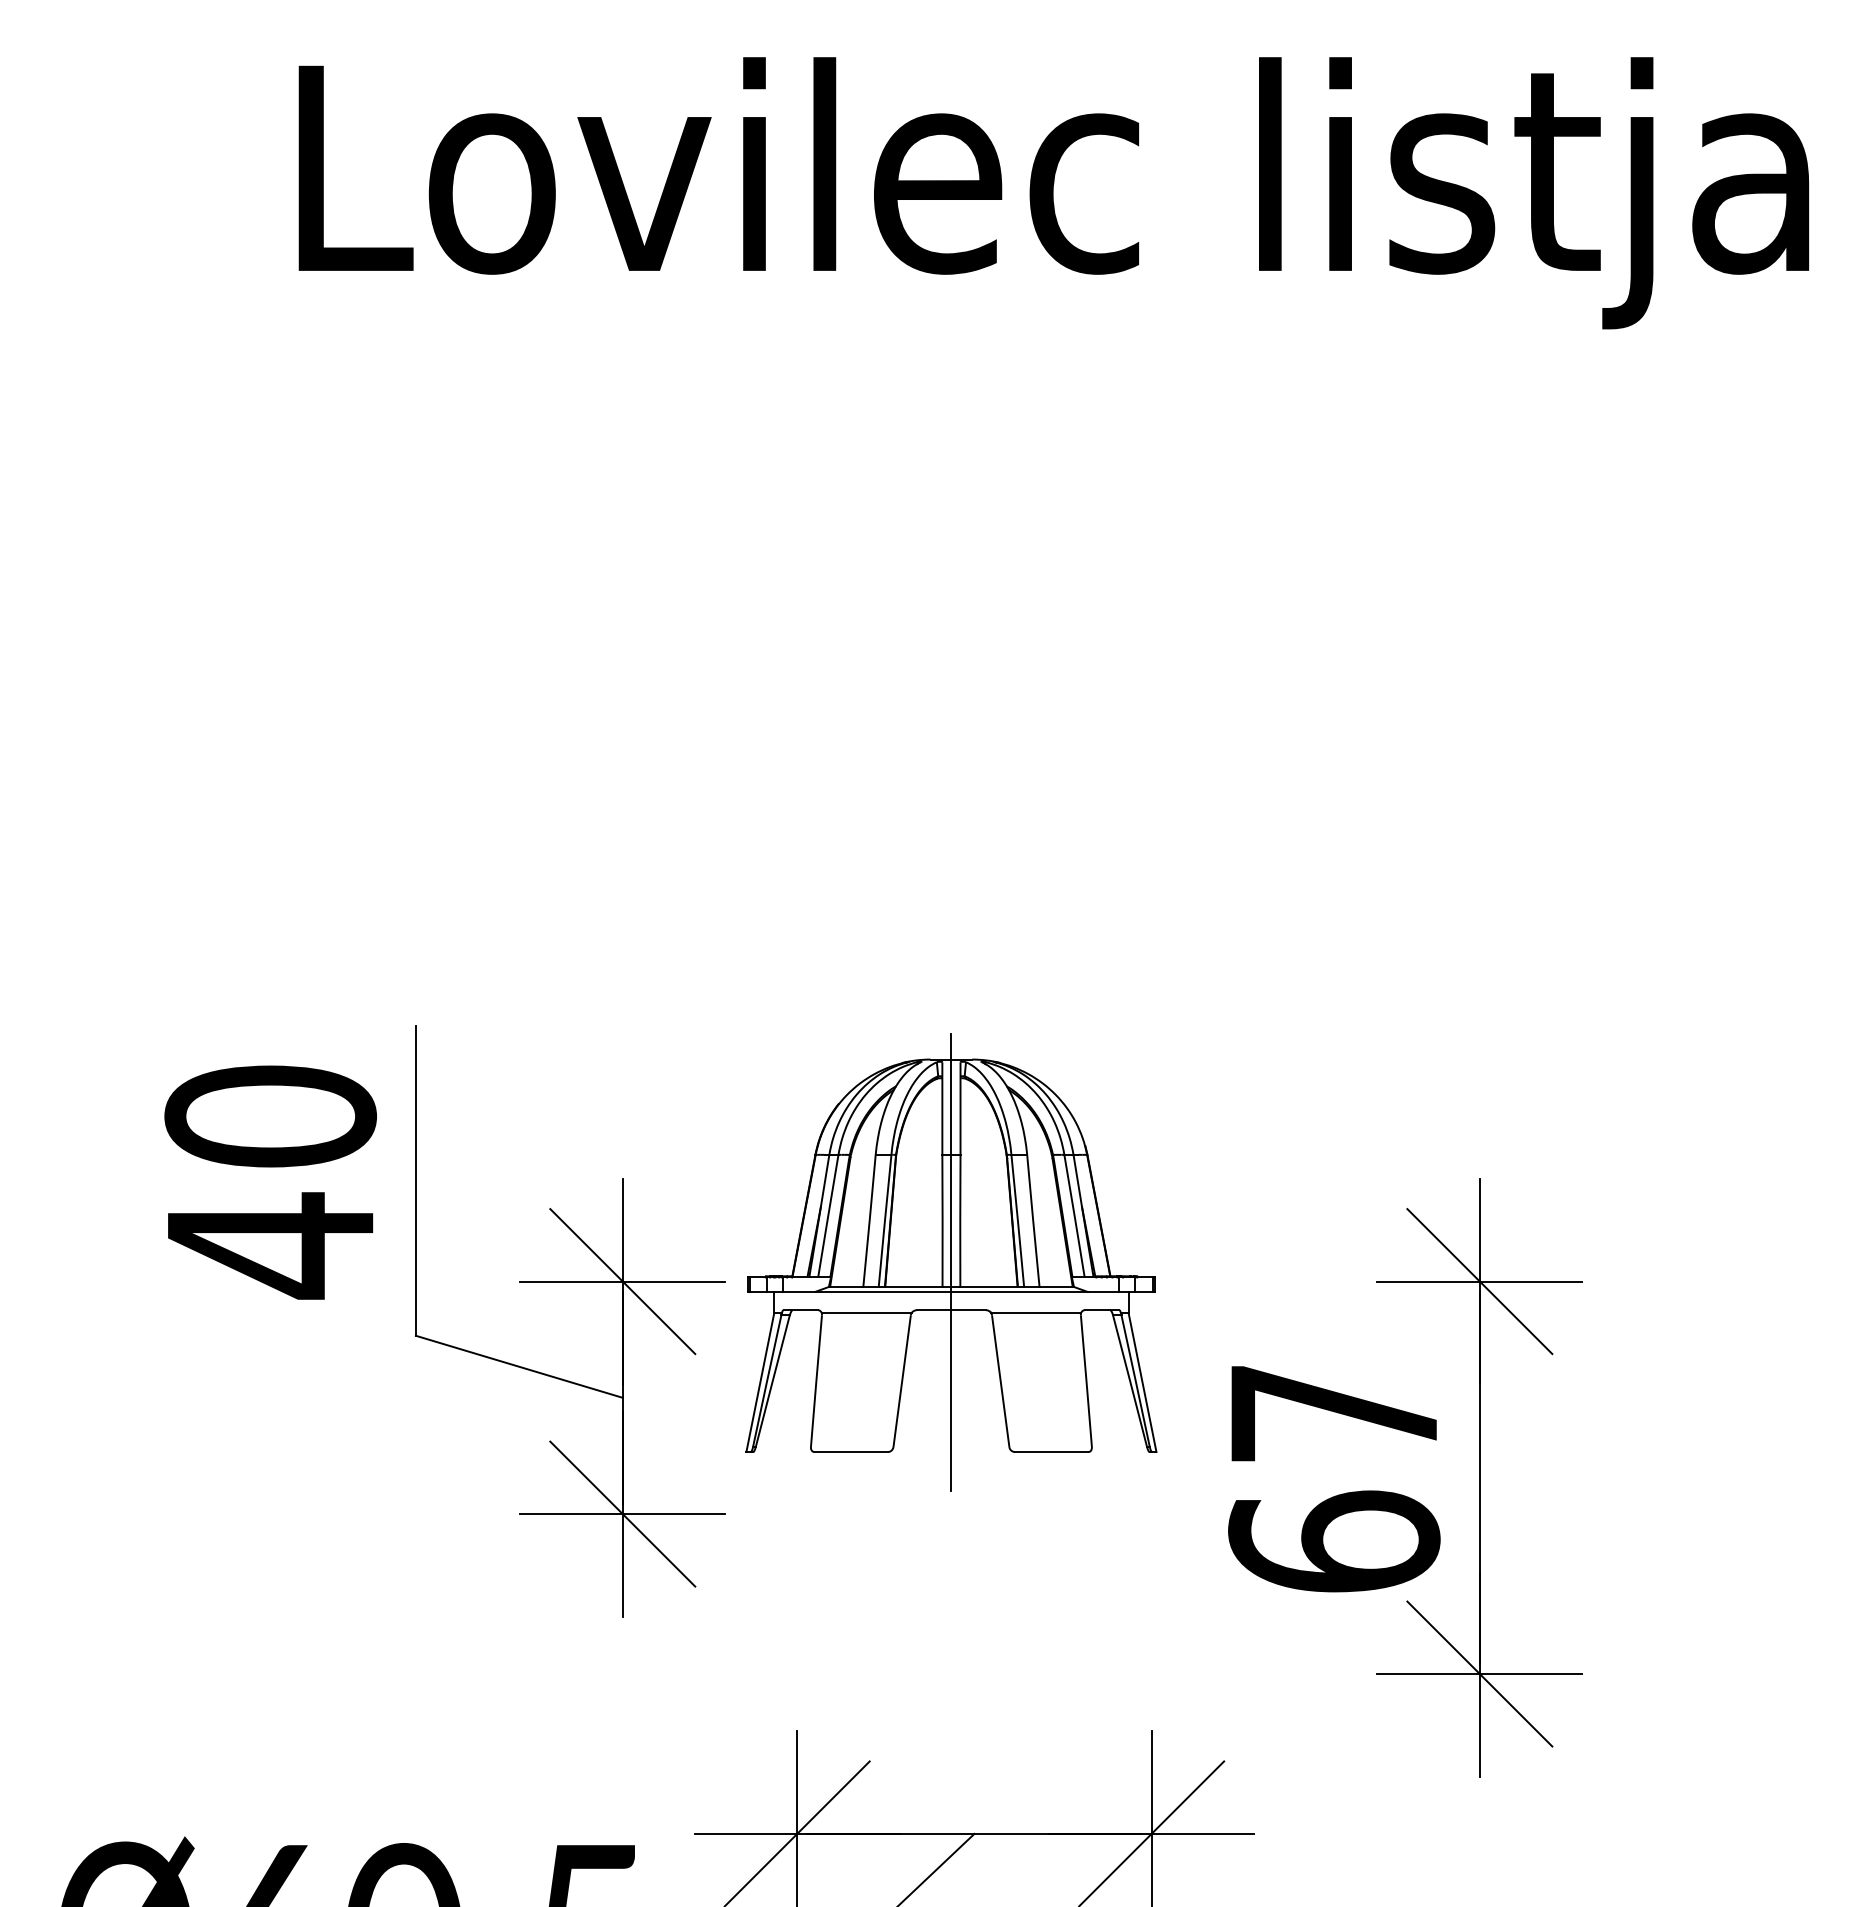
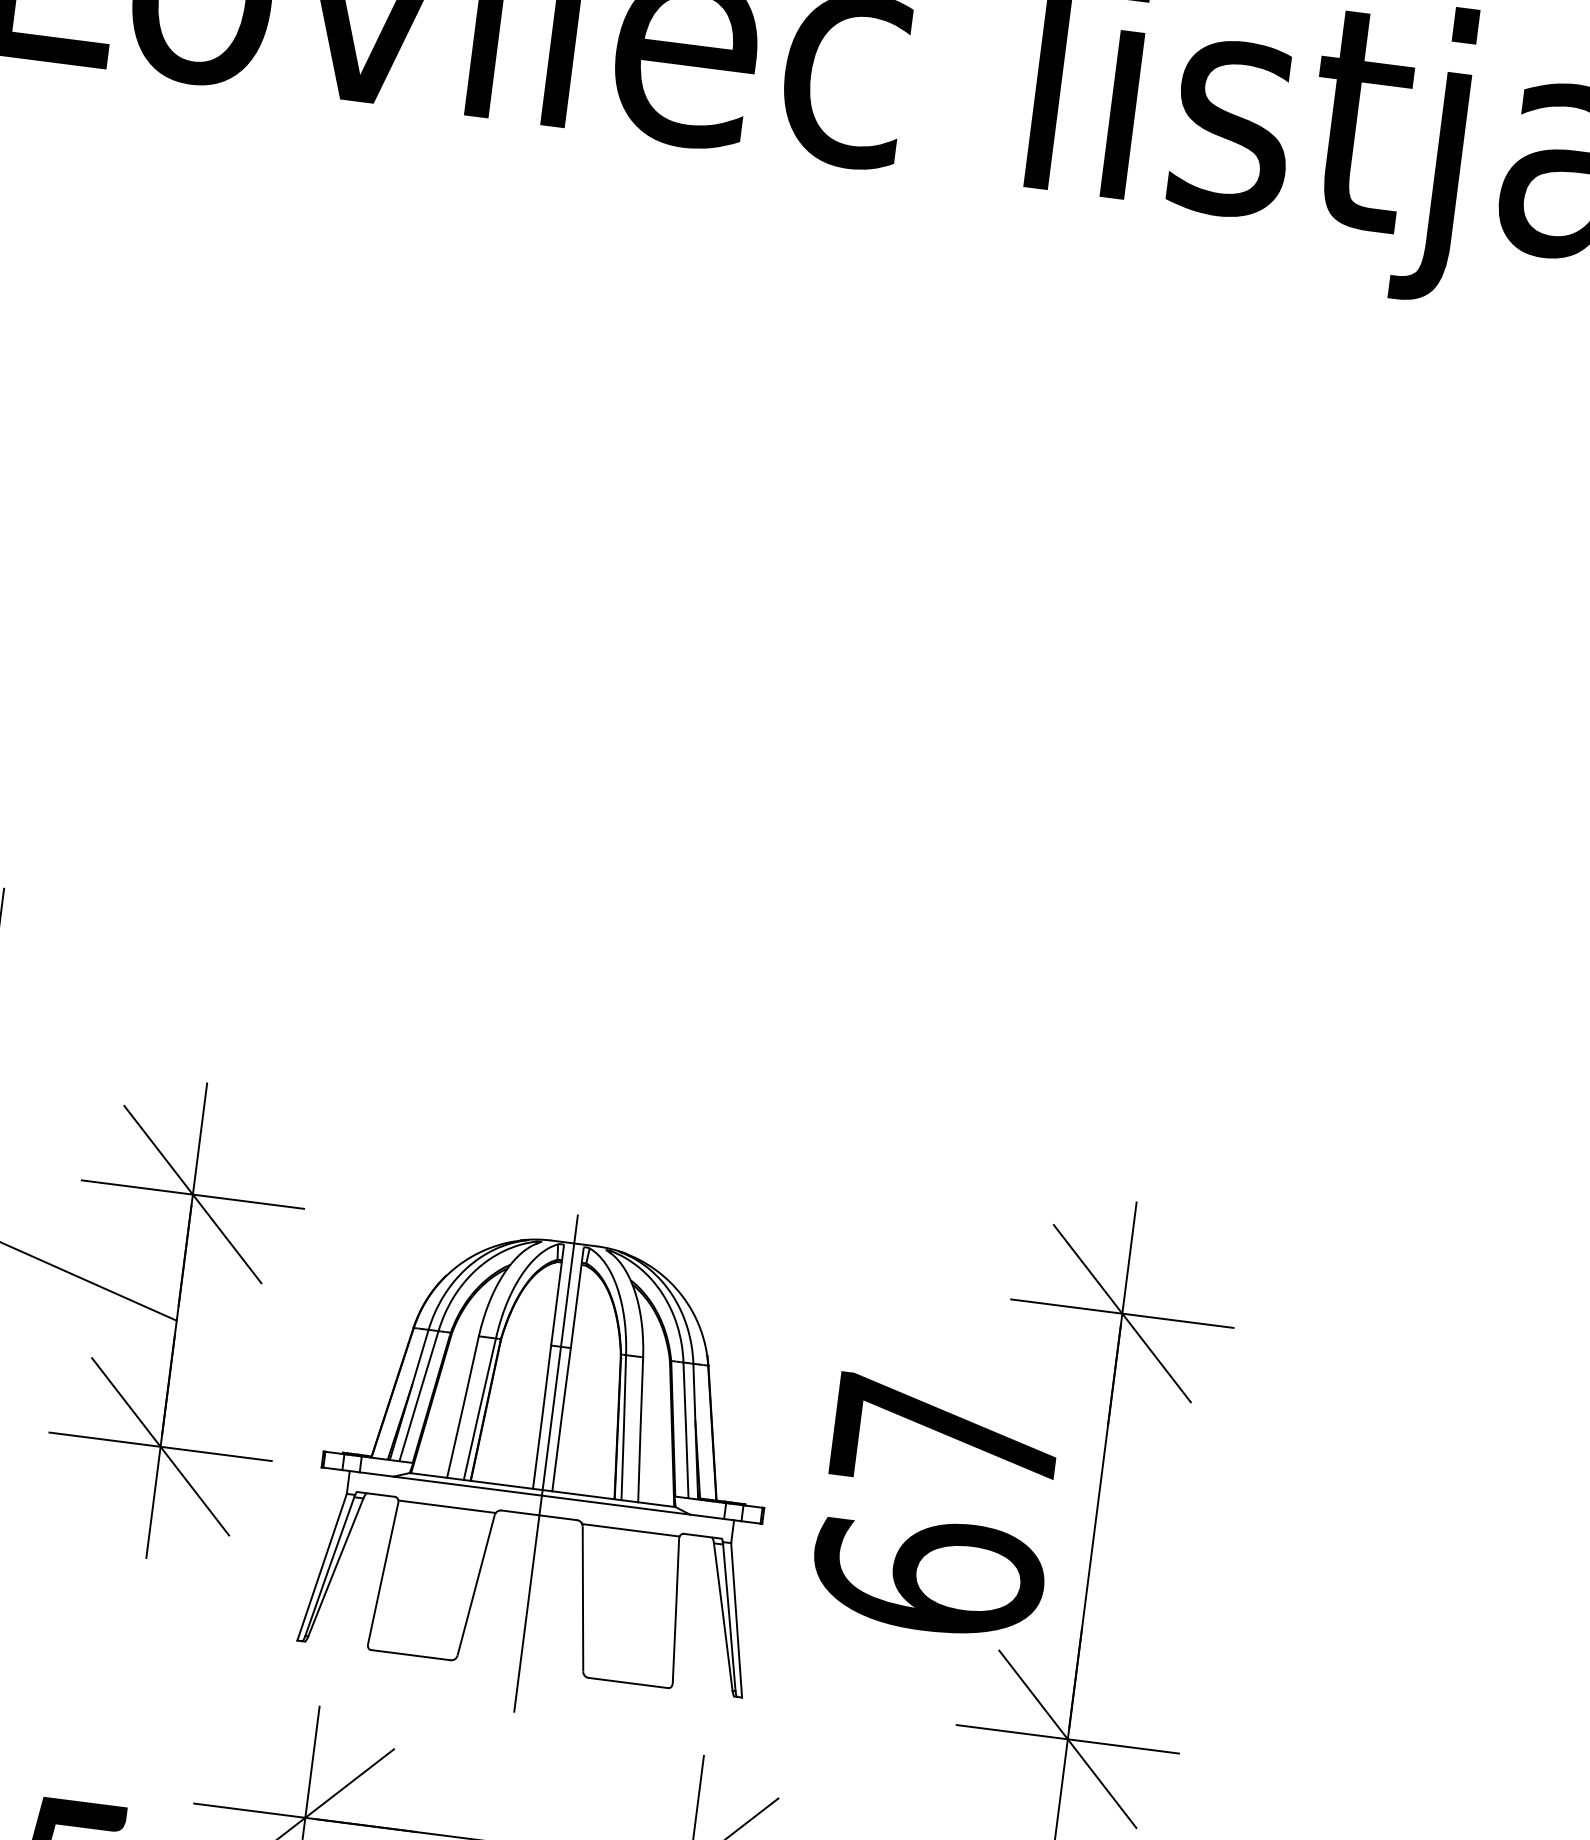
part: (951, 1262) -> (546, 1463), moved

